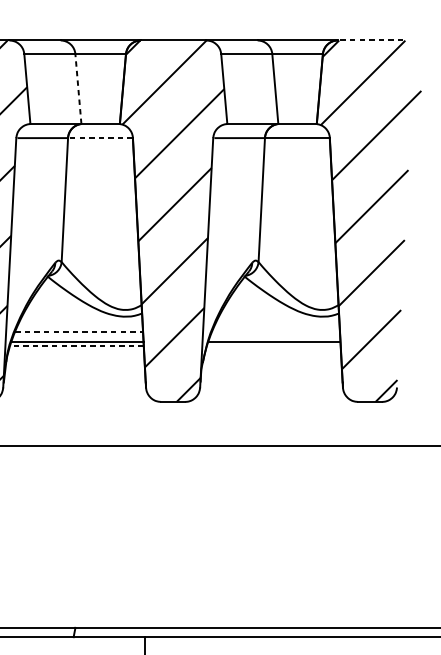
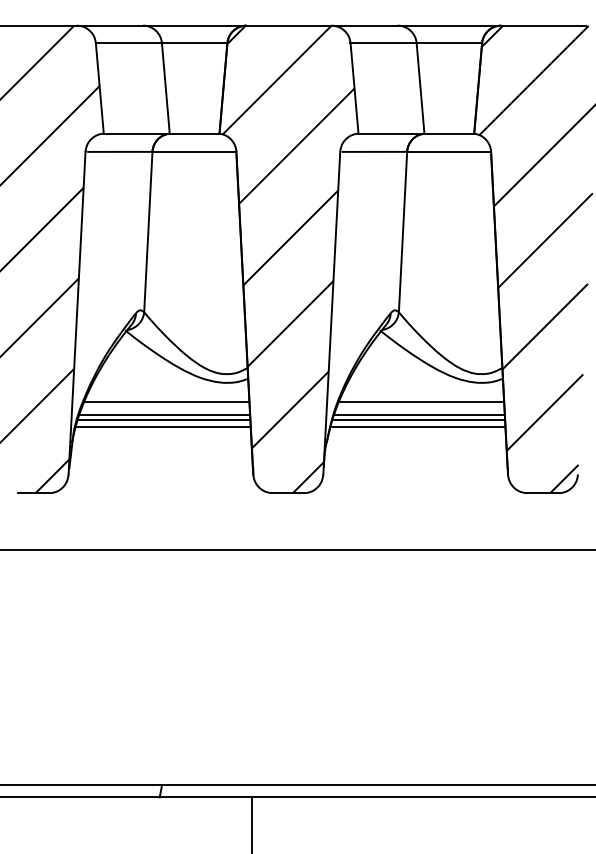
line: (370, 40) -> (543, 25), dashed -> solid
line: (78, 88) -> (165, 87), dashed -> solid
line: (100, 137) -> (194, 151), dashed -> solid
line: (78, 331) -> (166, 402), dashed -> solid
line: (276, 331) -> (421, 402), added
line: (76, 345) -> (163, 420), dashed -> solid
line: (273, 345) -> (418, 420), added
line: (75, 350) -> (162, 426), added
line: (272, 350) -> (417, 426), added

